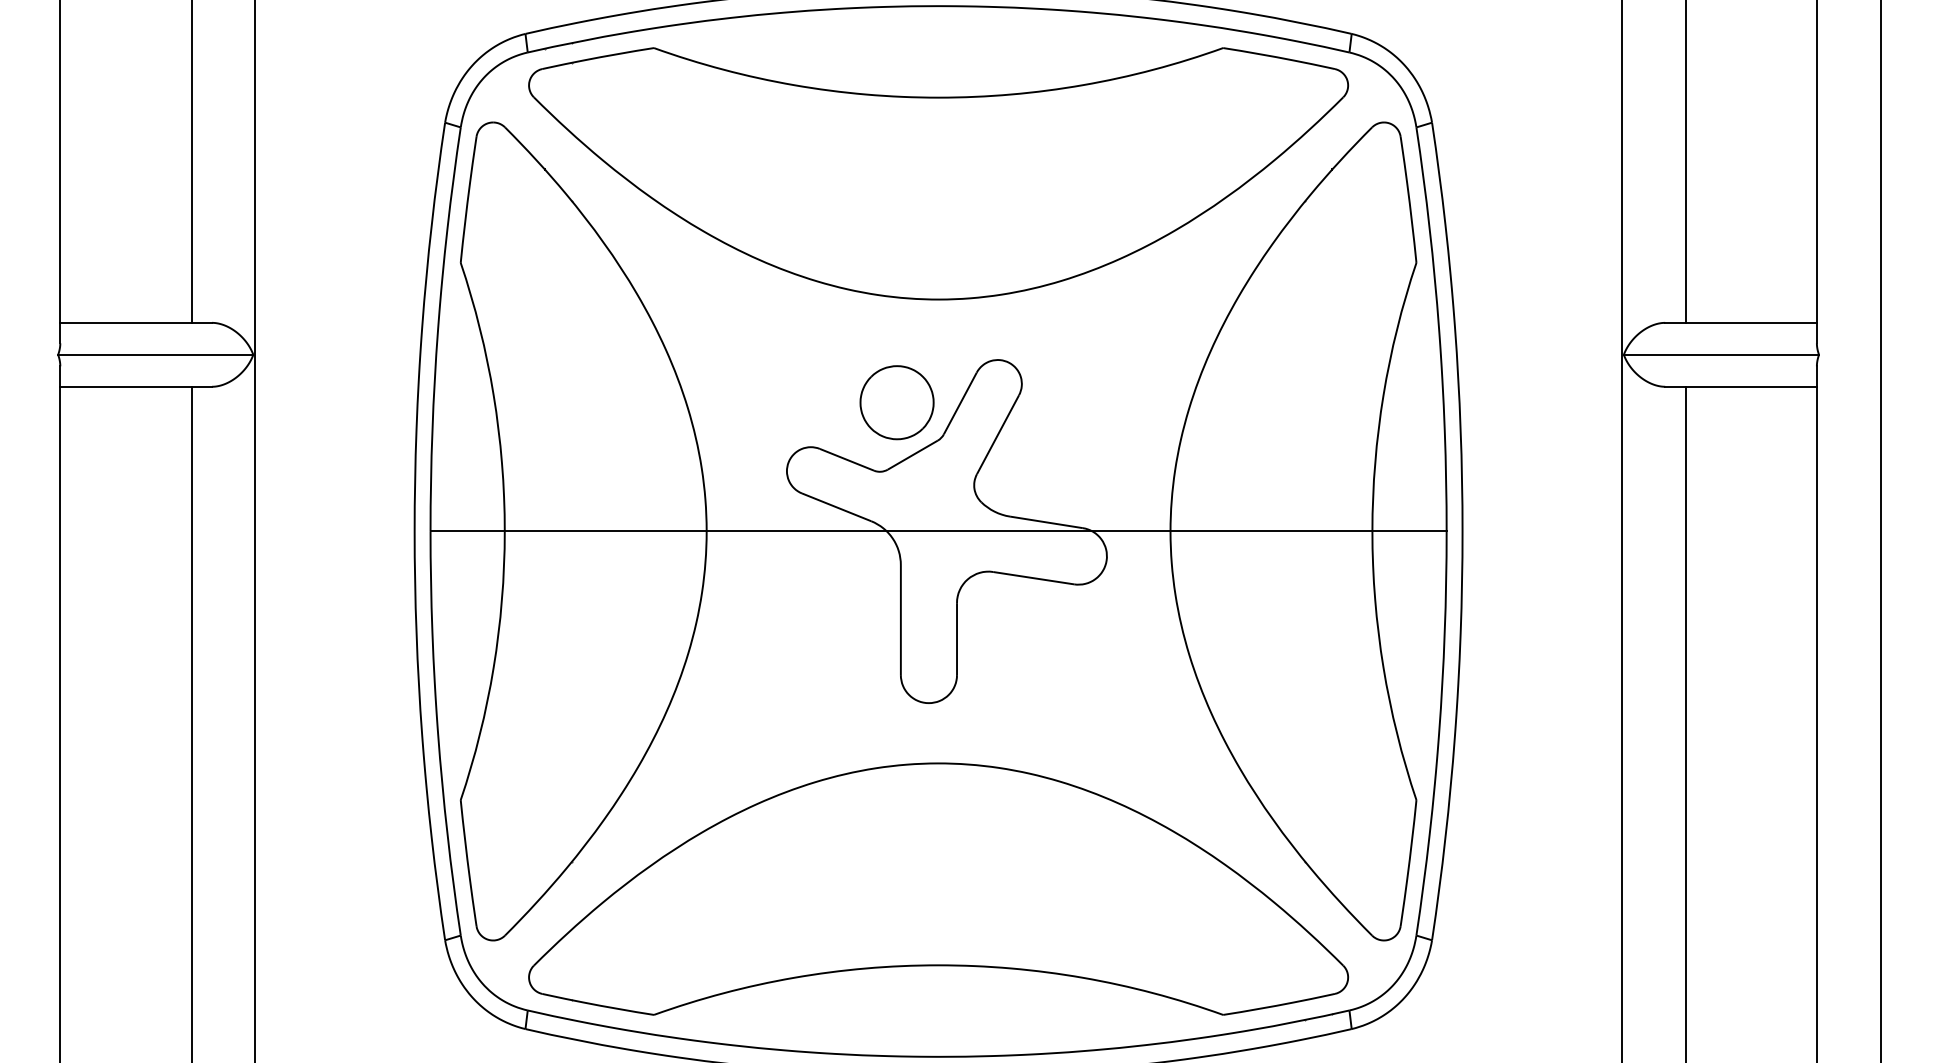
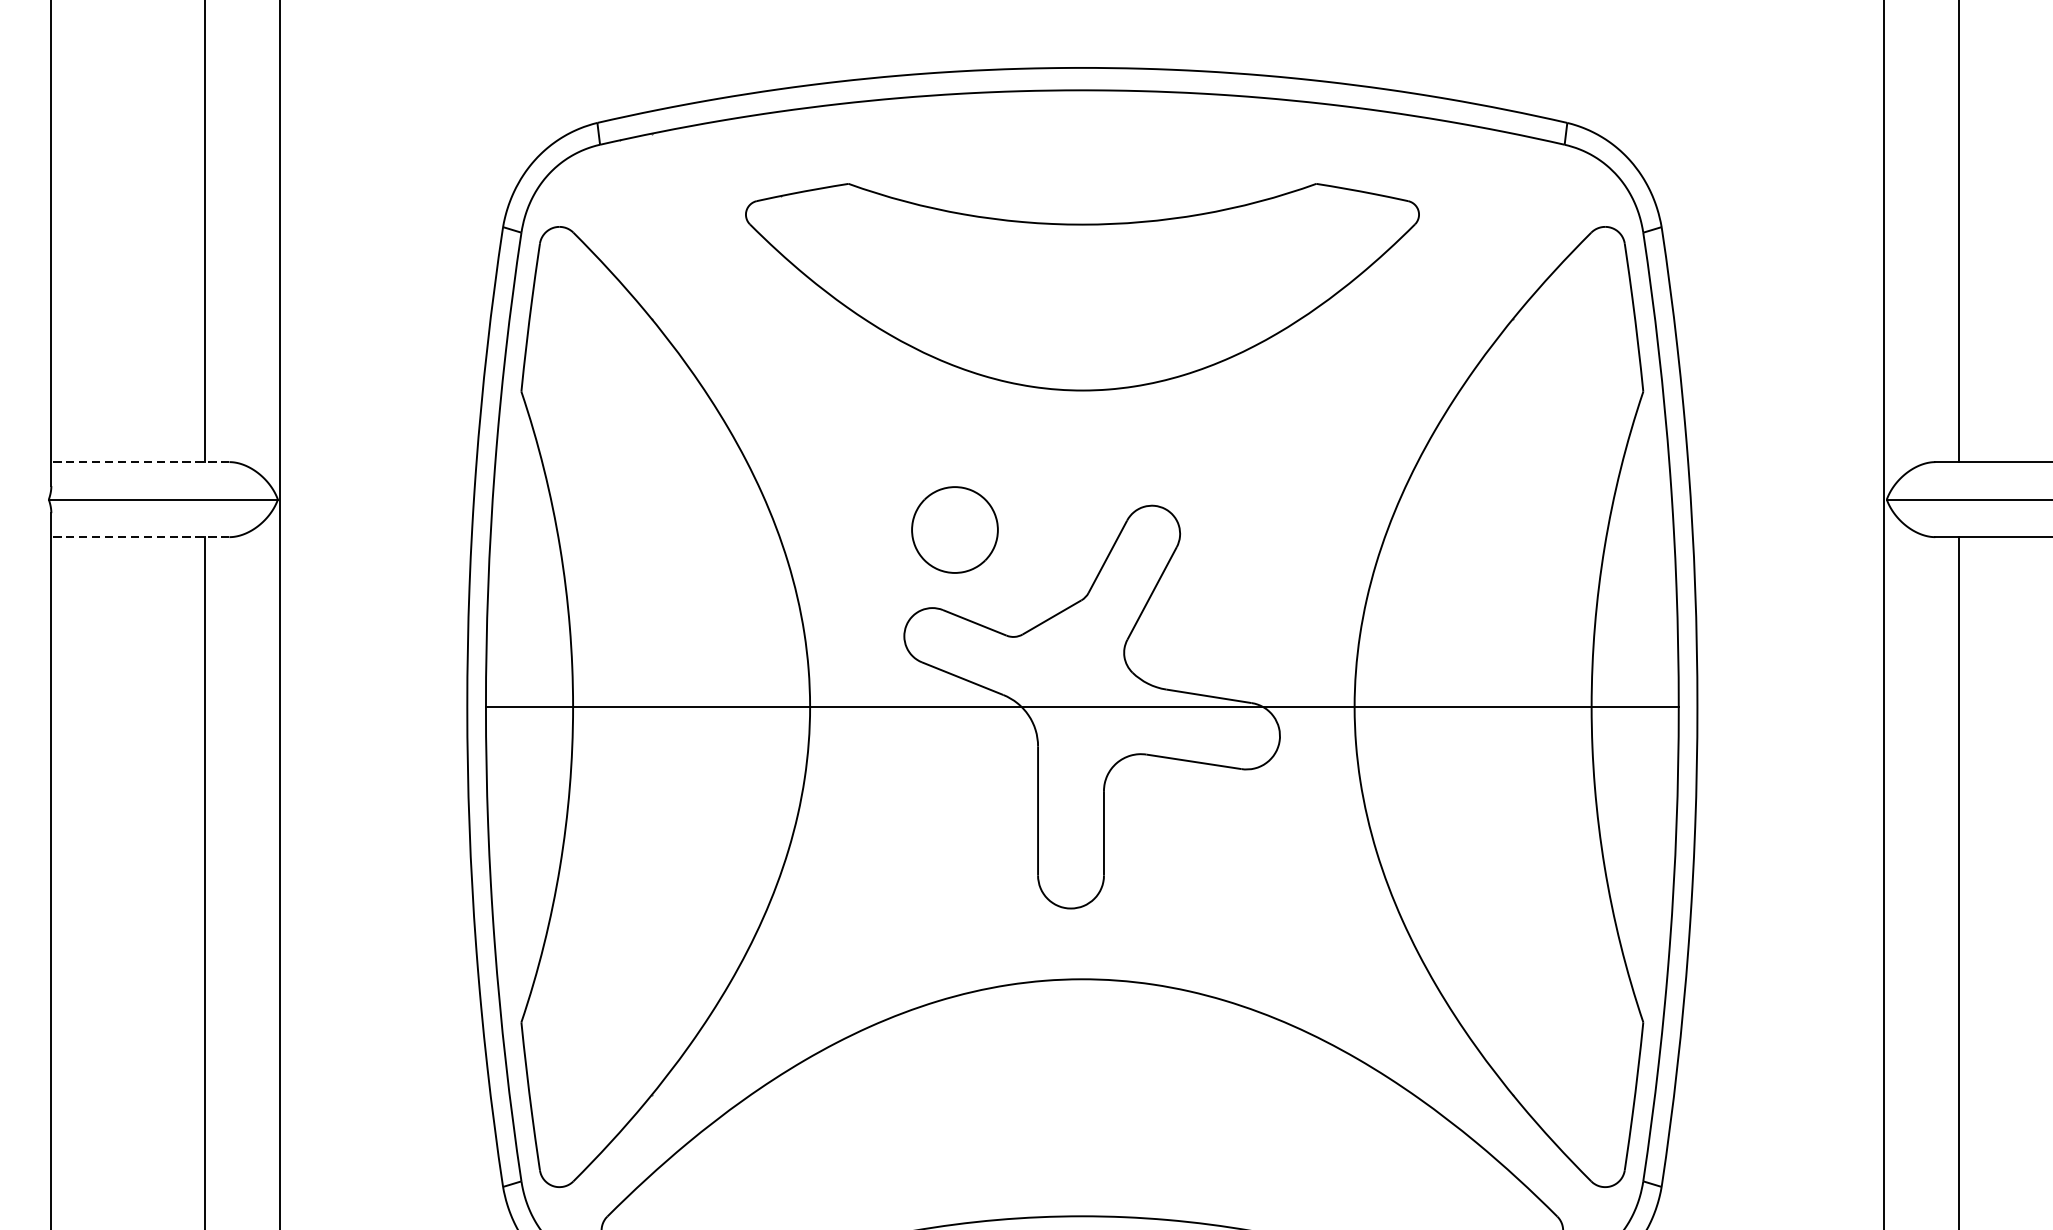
part: (938, 173) -> (1082, 286), size x0.7
line: (136, 322) -> (140, 461), solid -> dashed
line: (136, 386) -> (140, 536), solid -> dashed
part: (896, 402) -> (954, 529), moved

